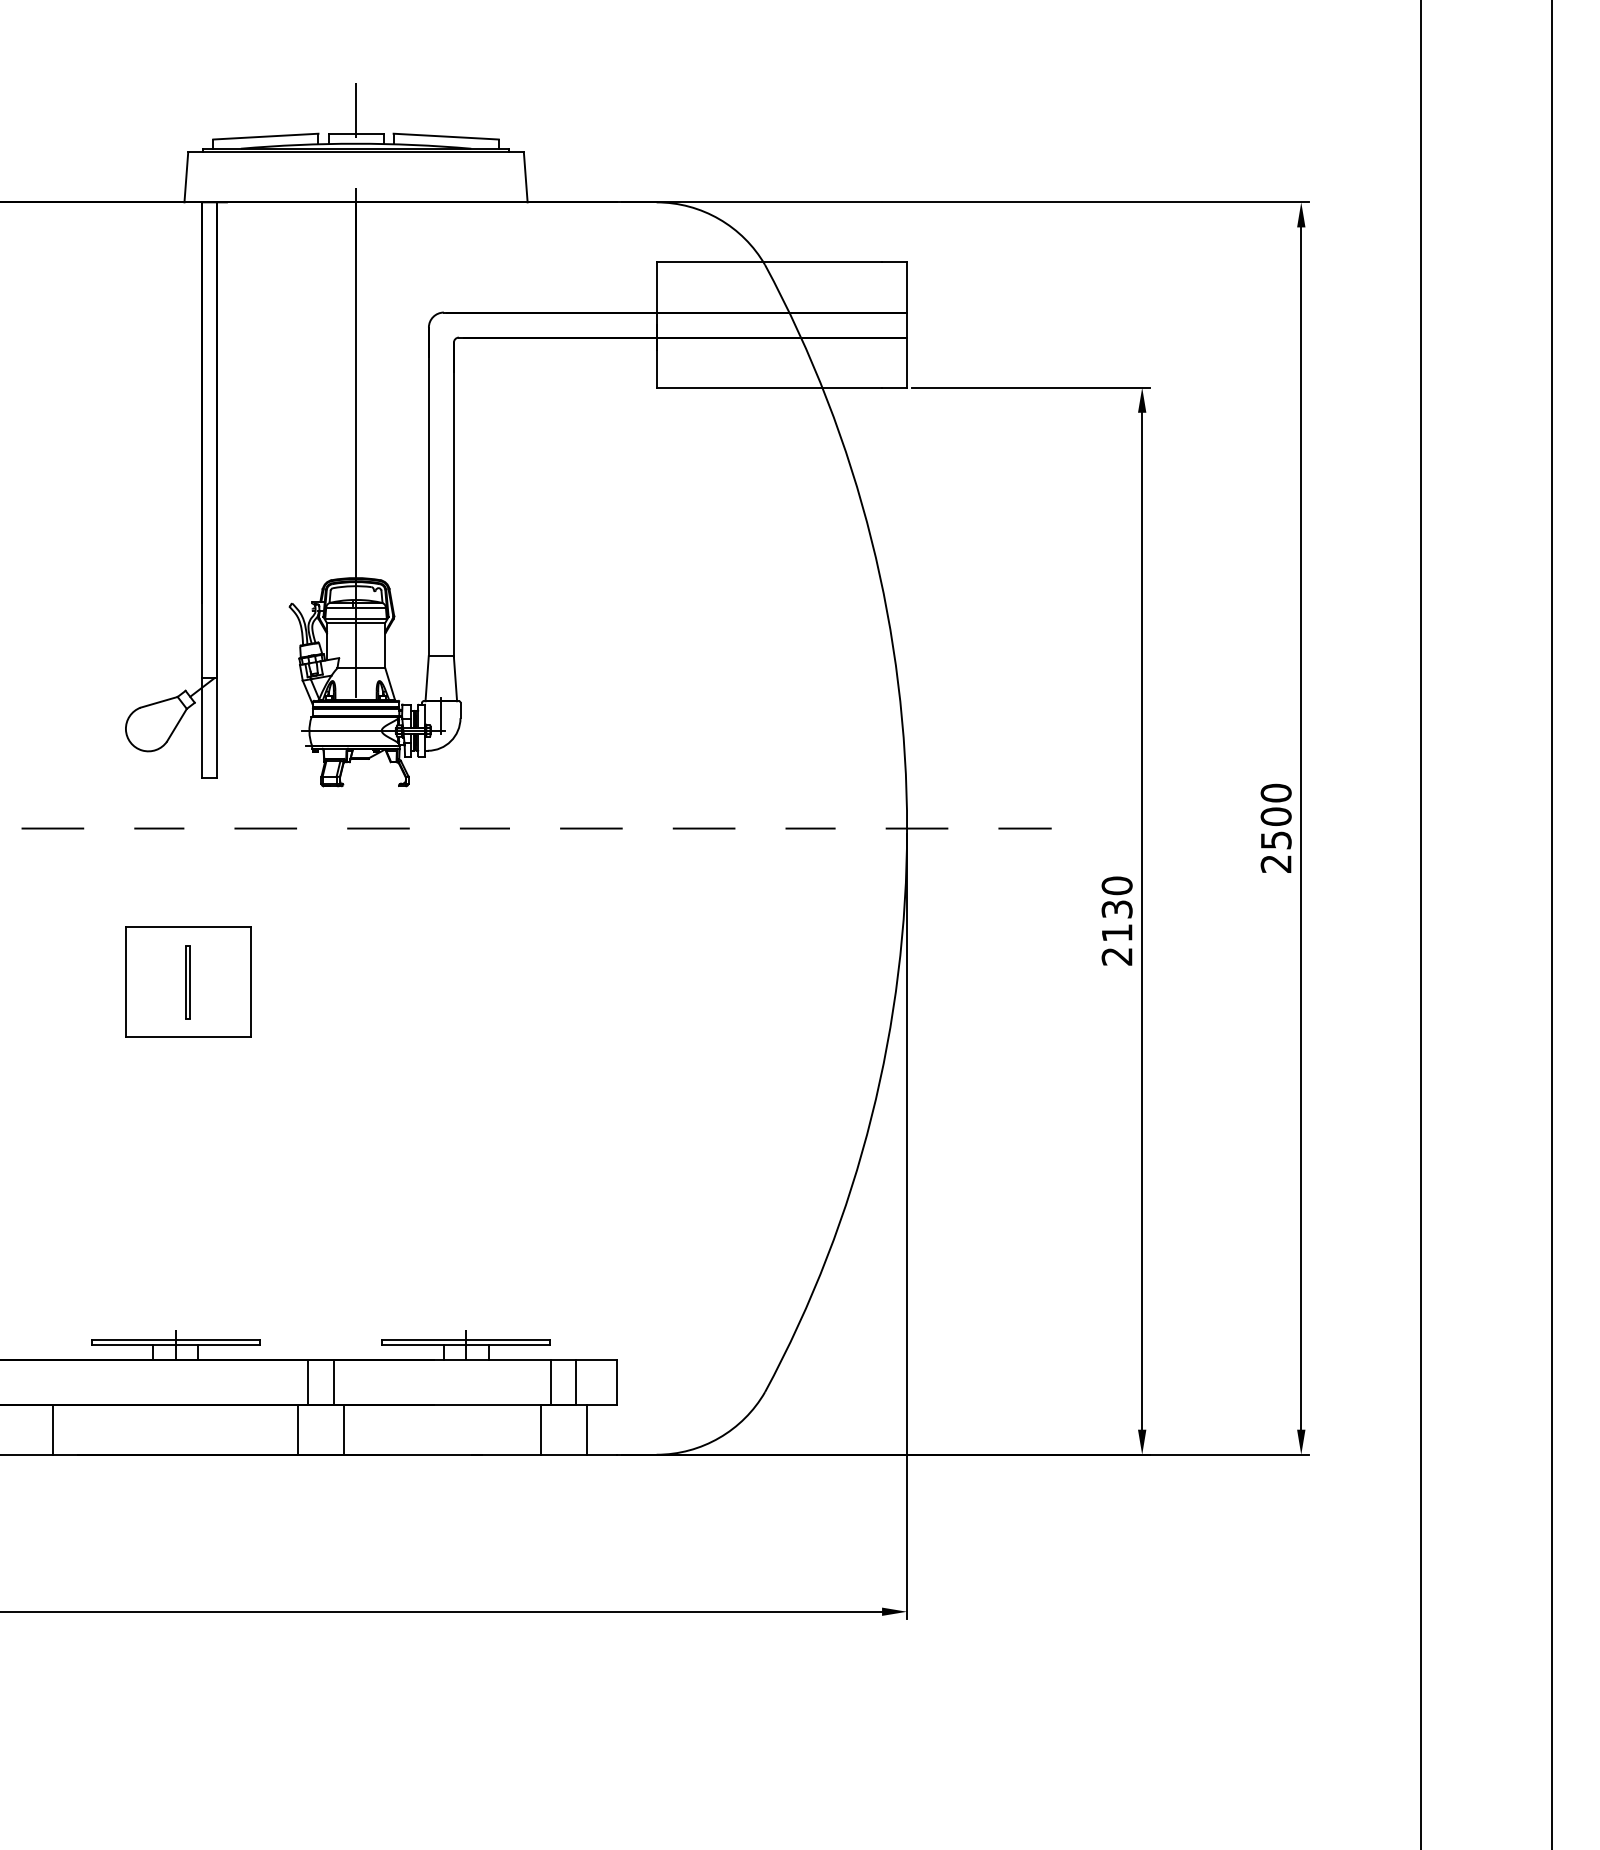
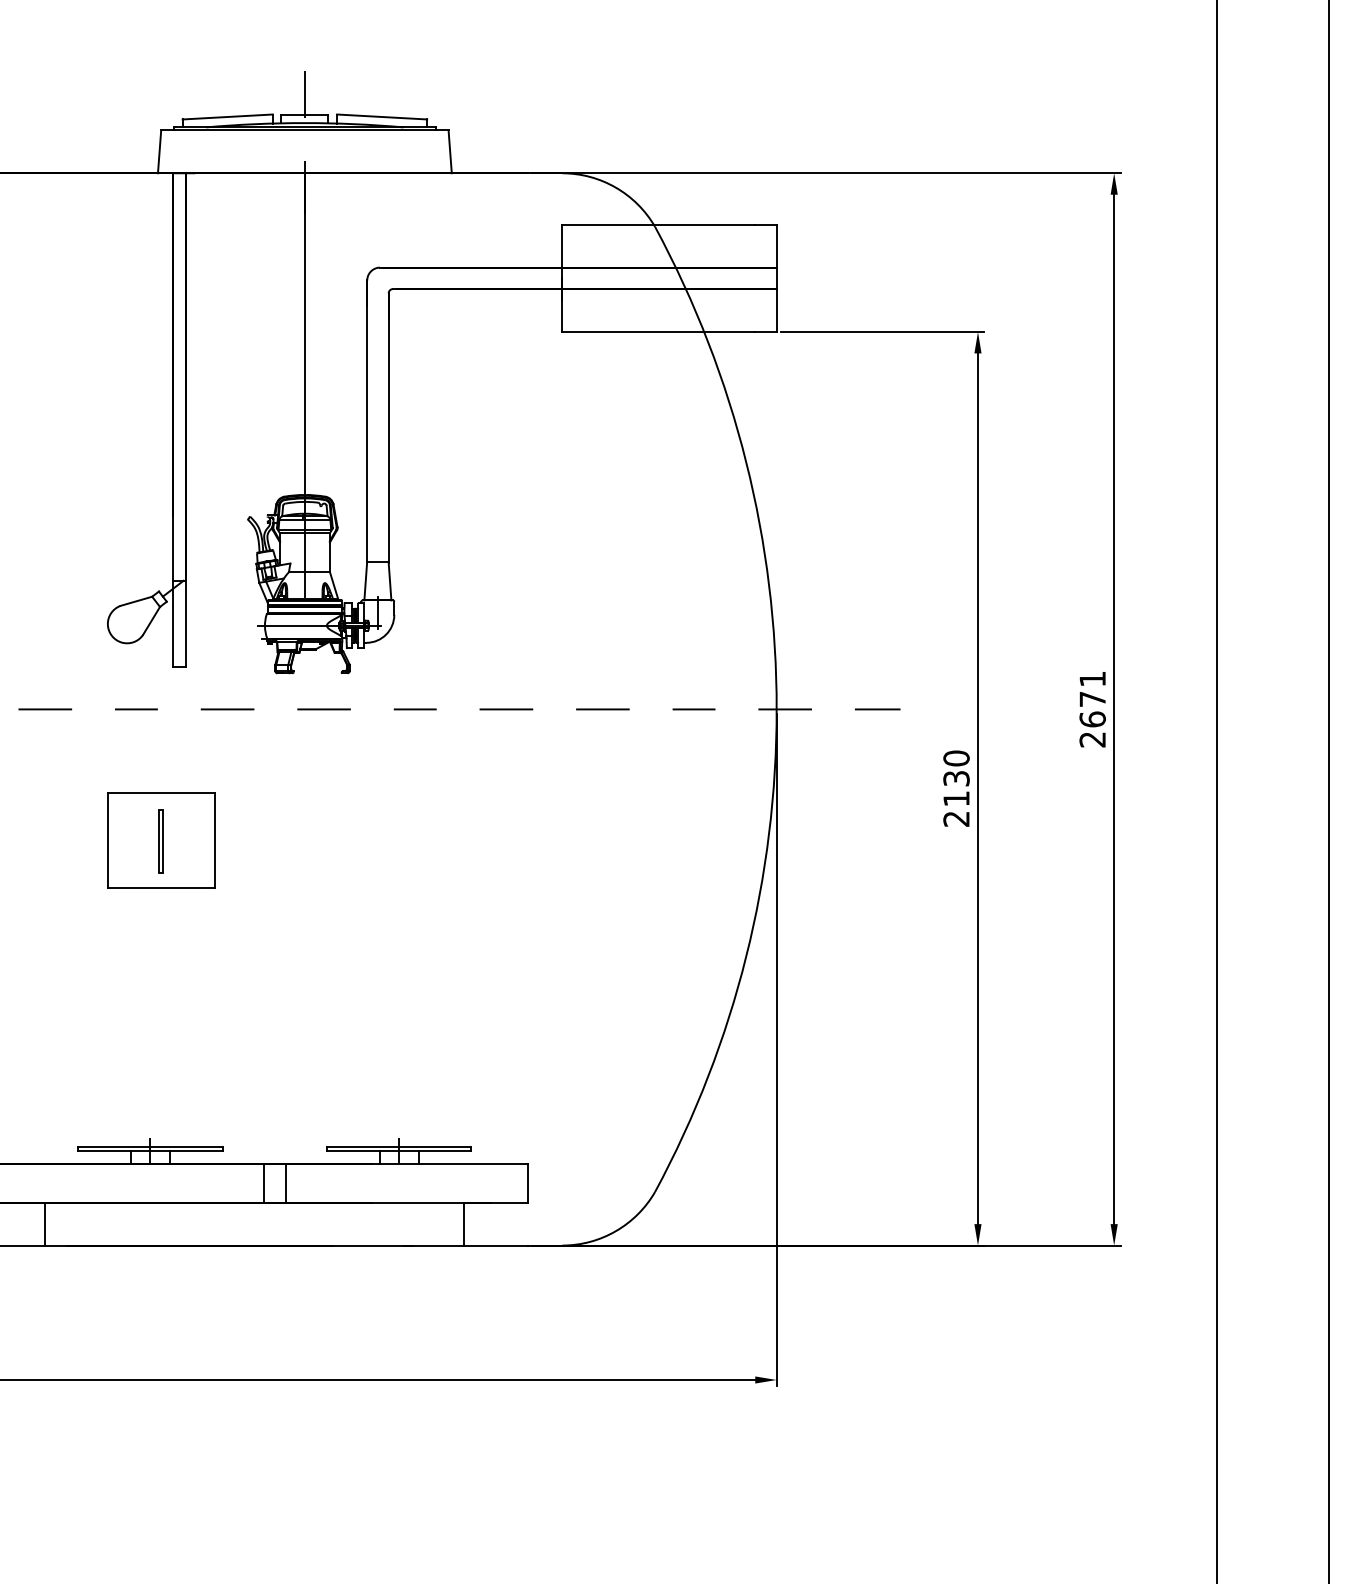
text: (1275, 816) -> (1092, 699), 2500 -> 2671
line: (551, 1381) -> (472, 1182), removed
line: (576, 1381) -> (493, 1182), removed
line: (298, 1429) -> (255, 1223), removed
line: (343, 1429) -> (294, 1223), removed
line: (586, 1429) -> (502, 1223), removed

